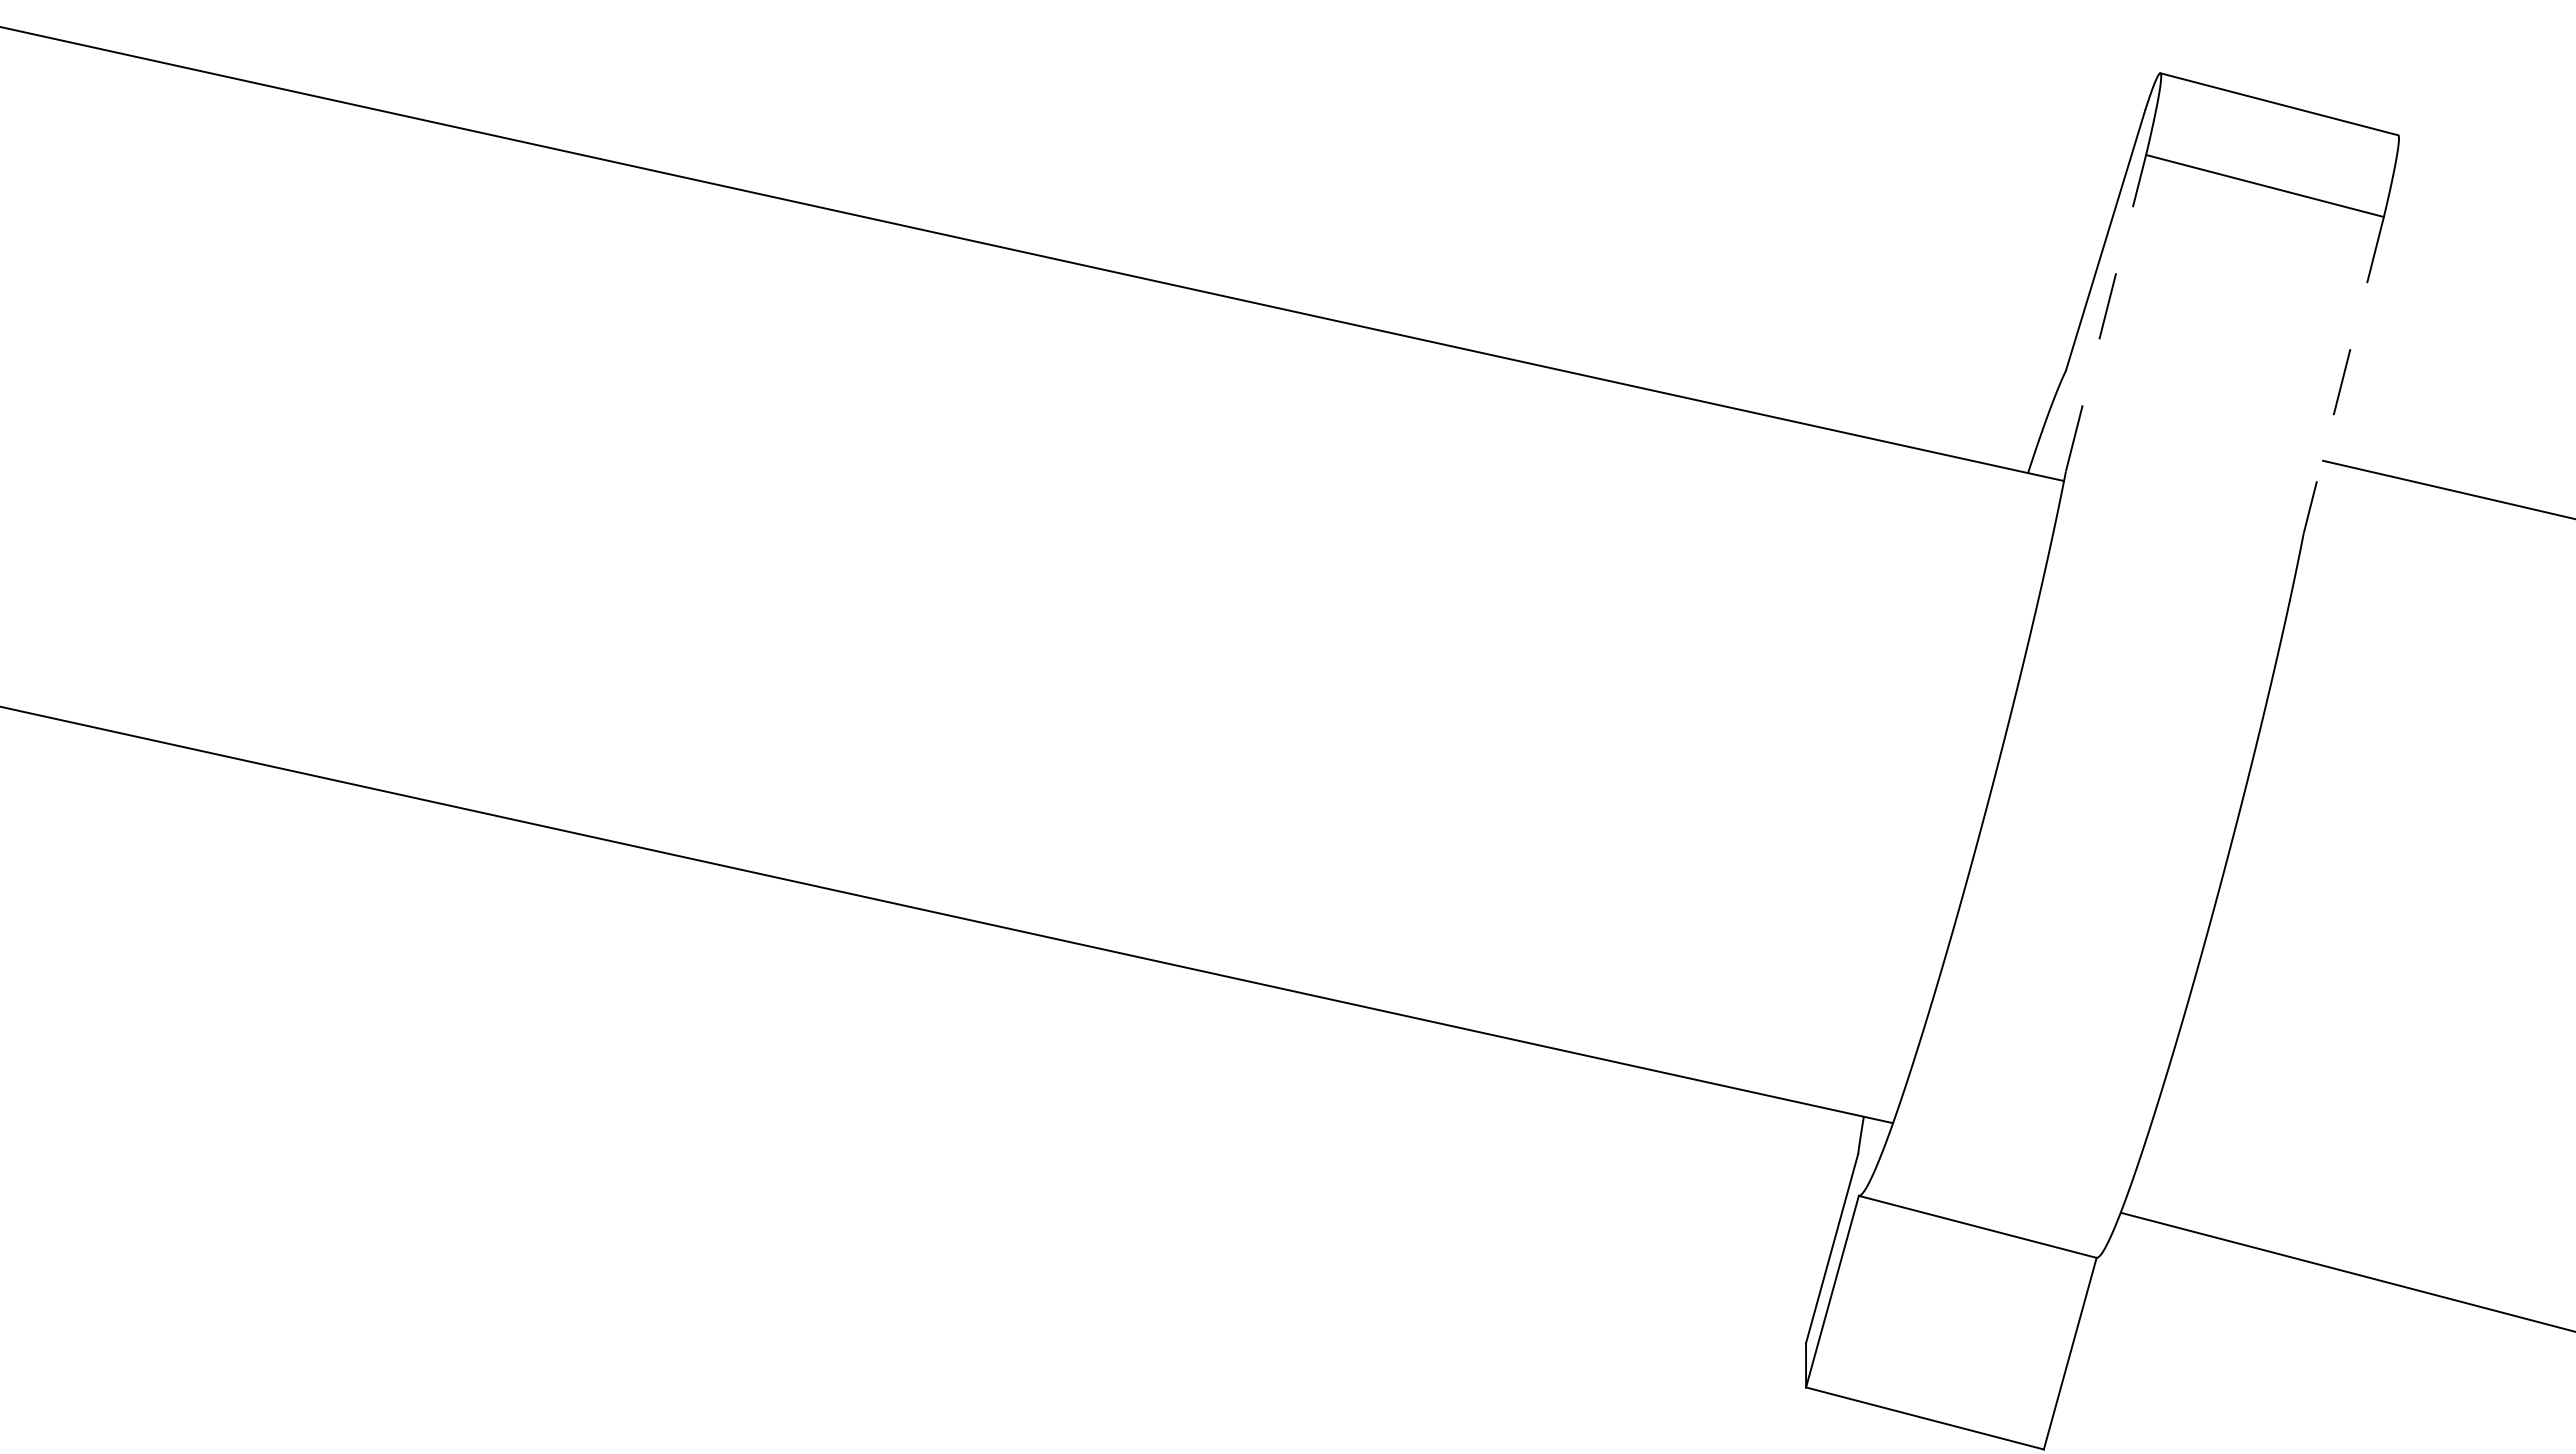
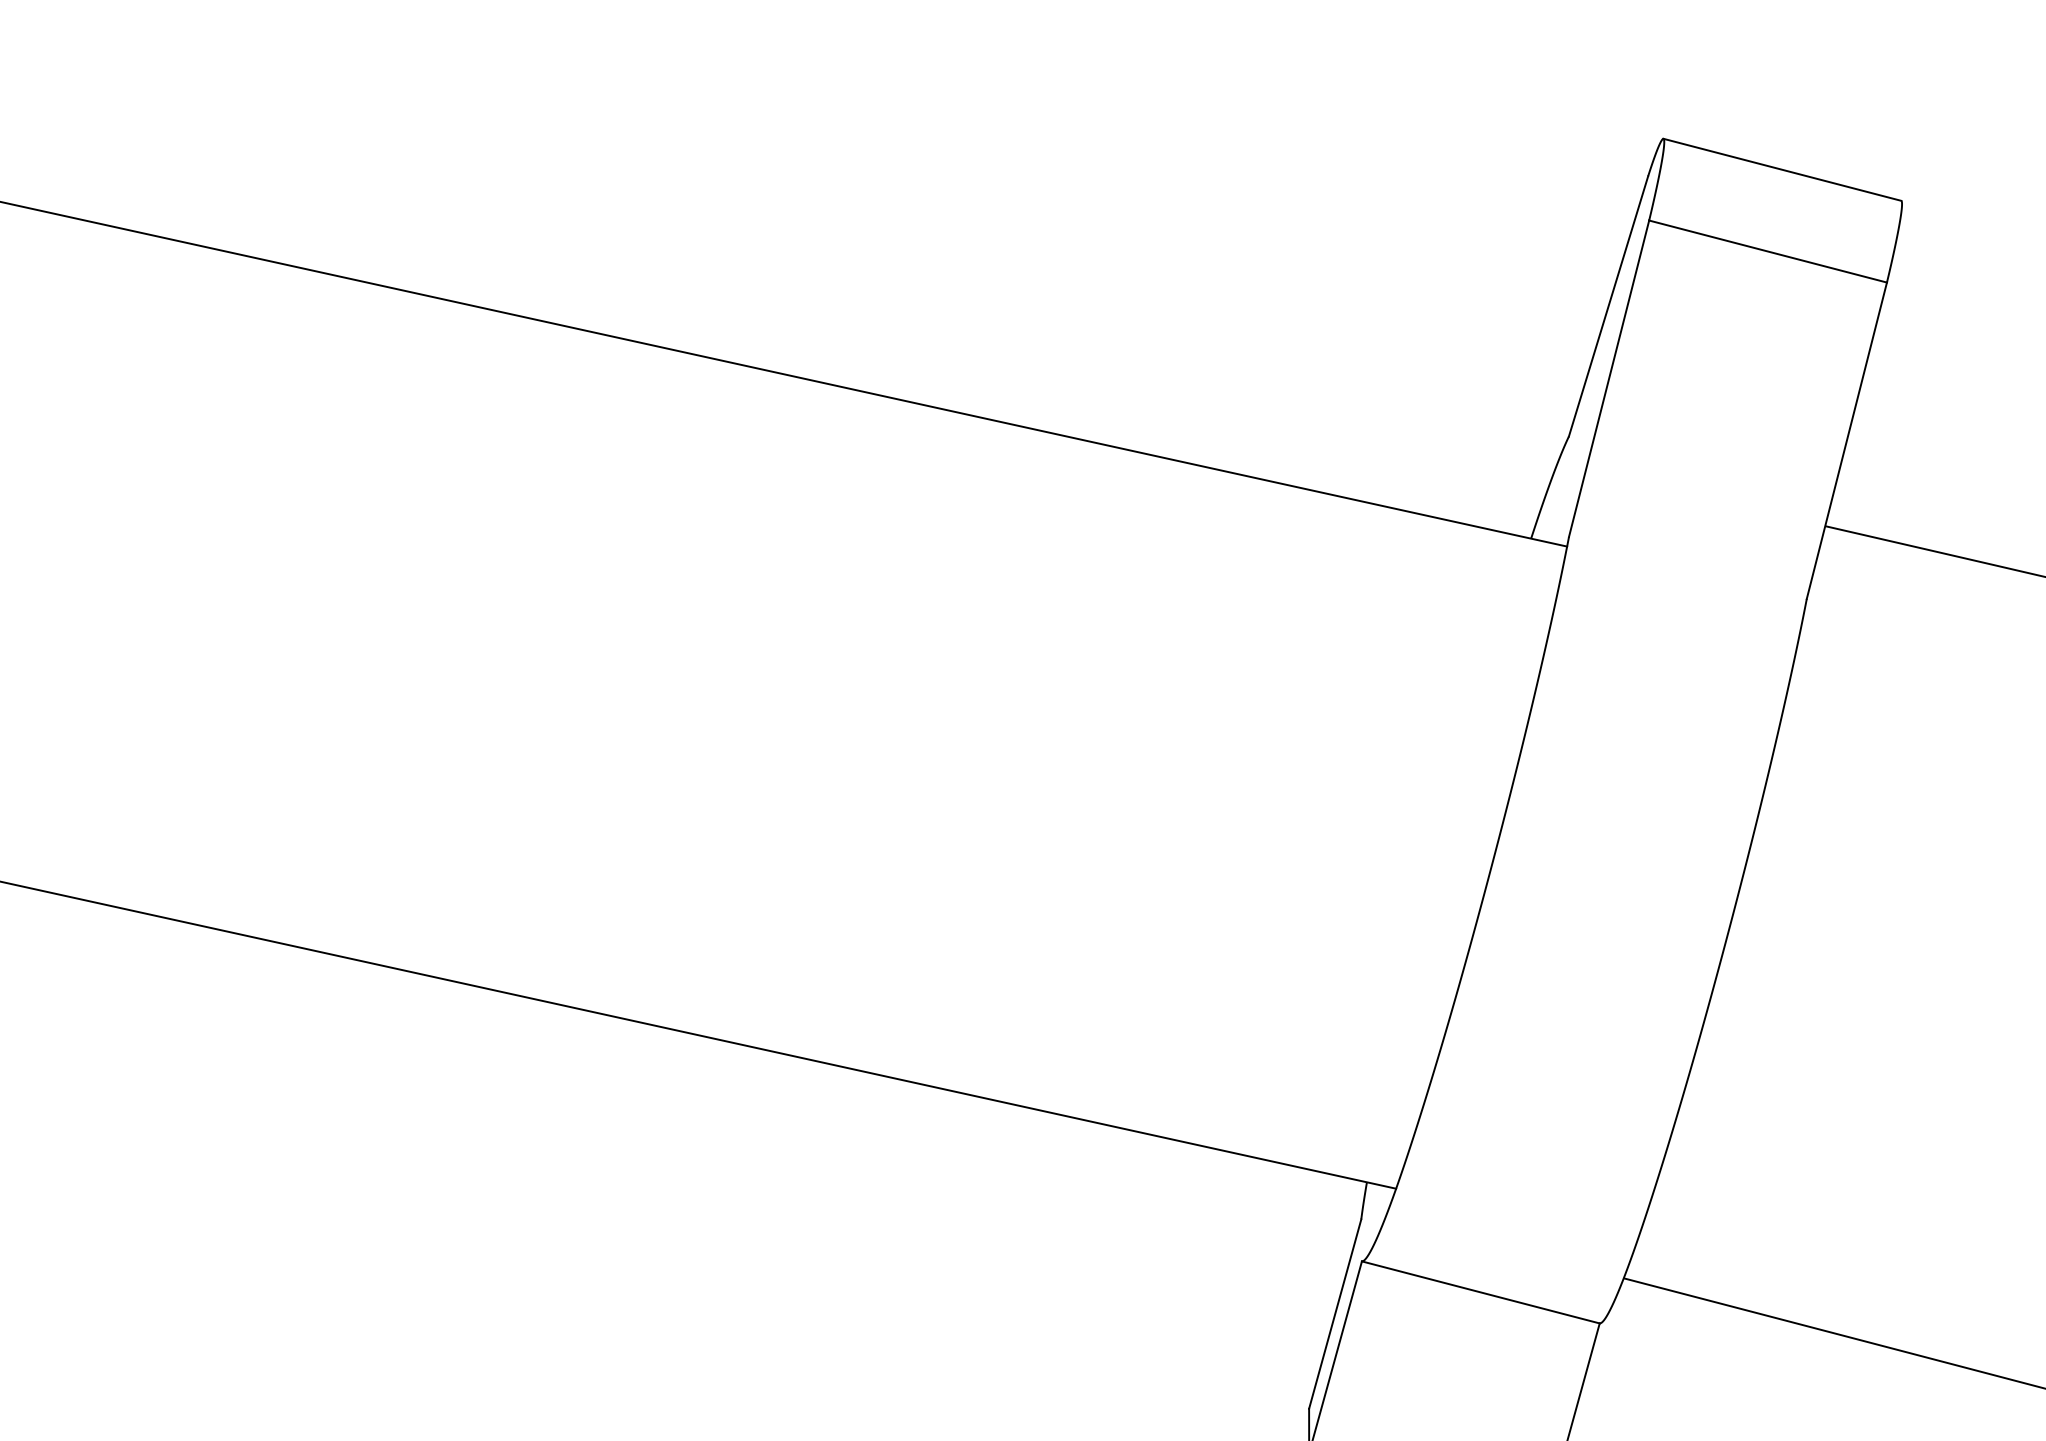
line: (2106, 312) -> (1609, 378), dashed -> solid
line: (2343, 375) -> (1846, 441), dashed -> solid

